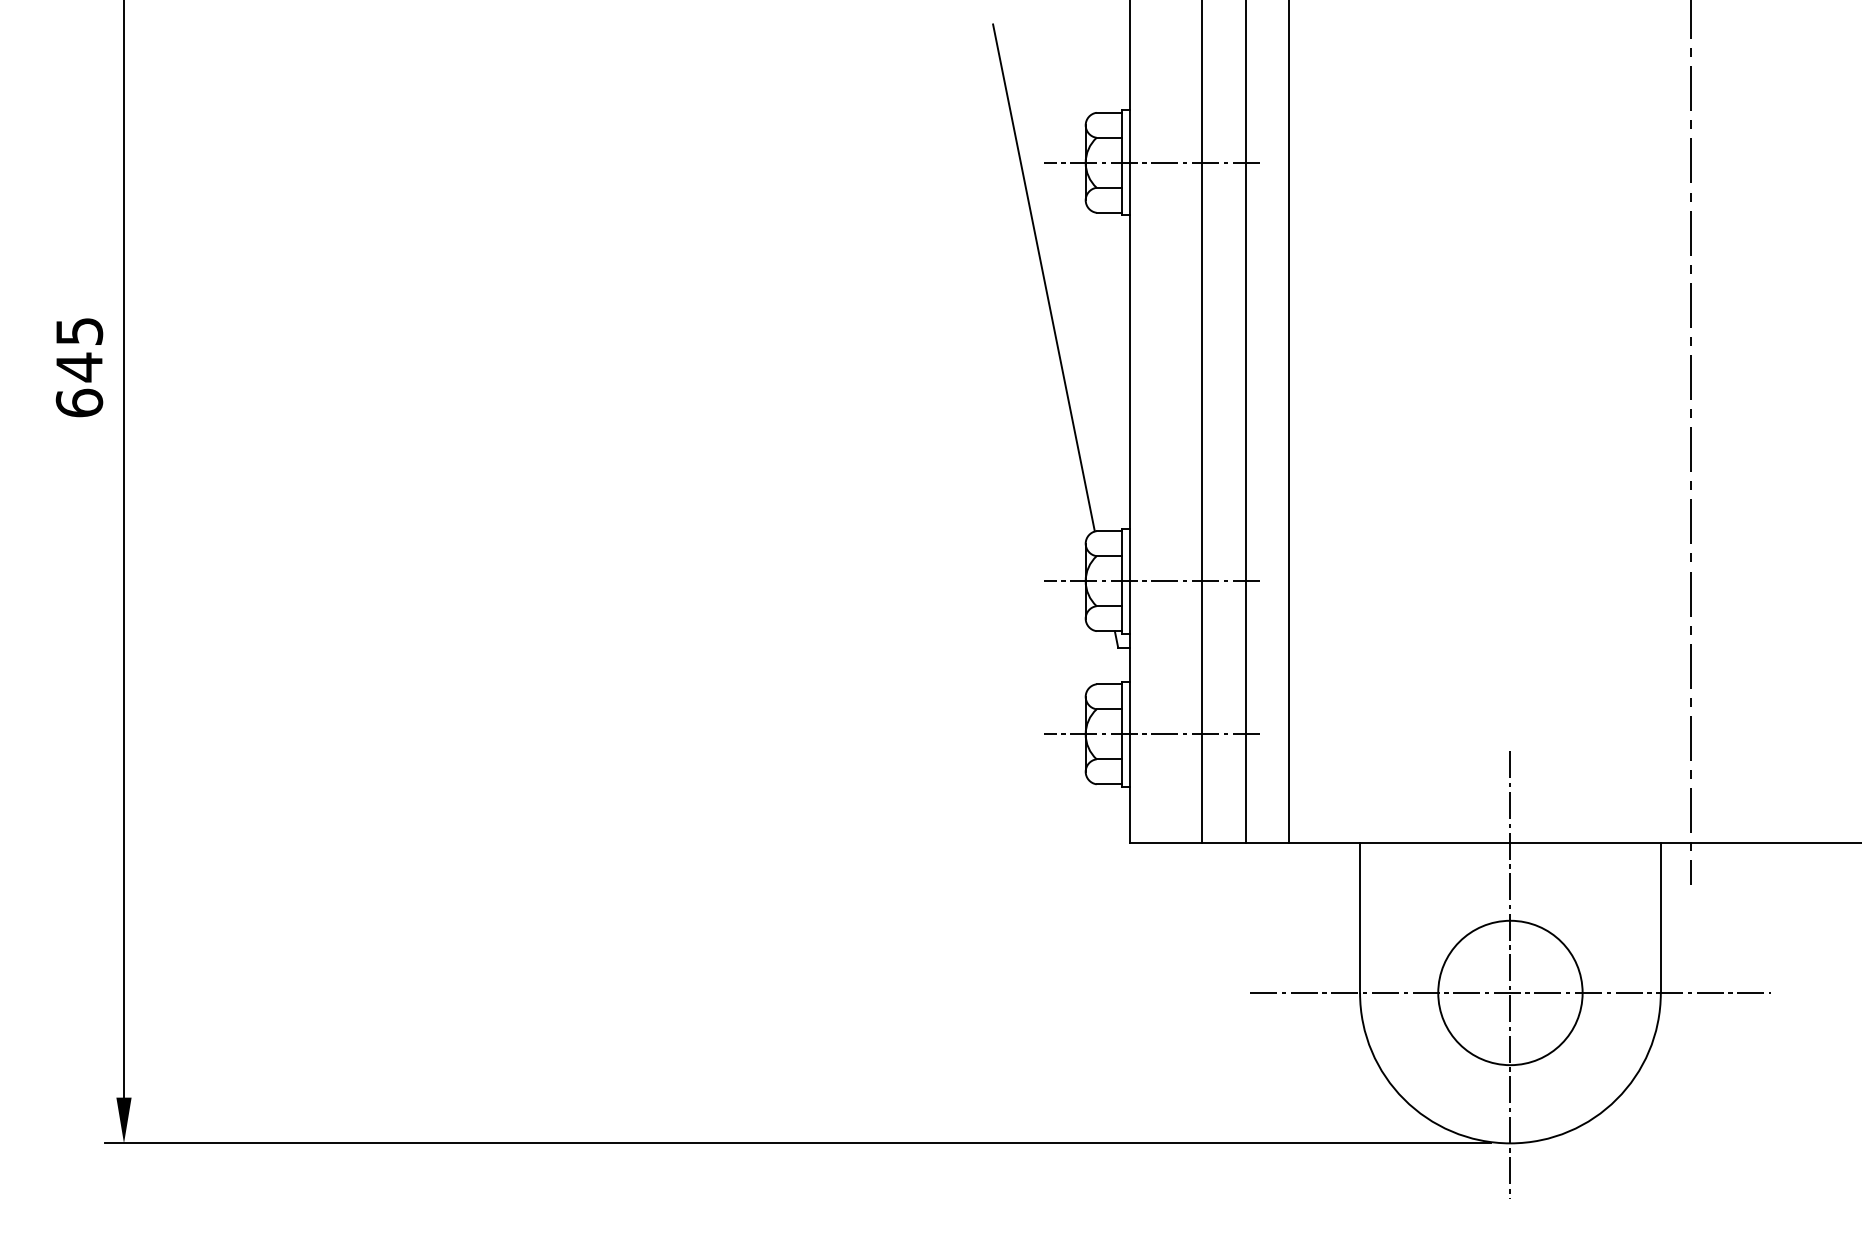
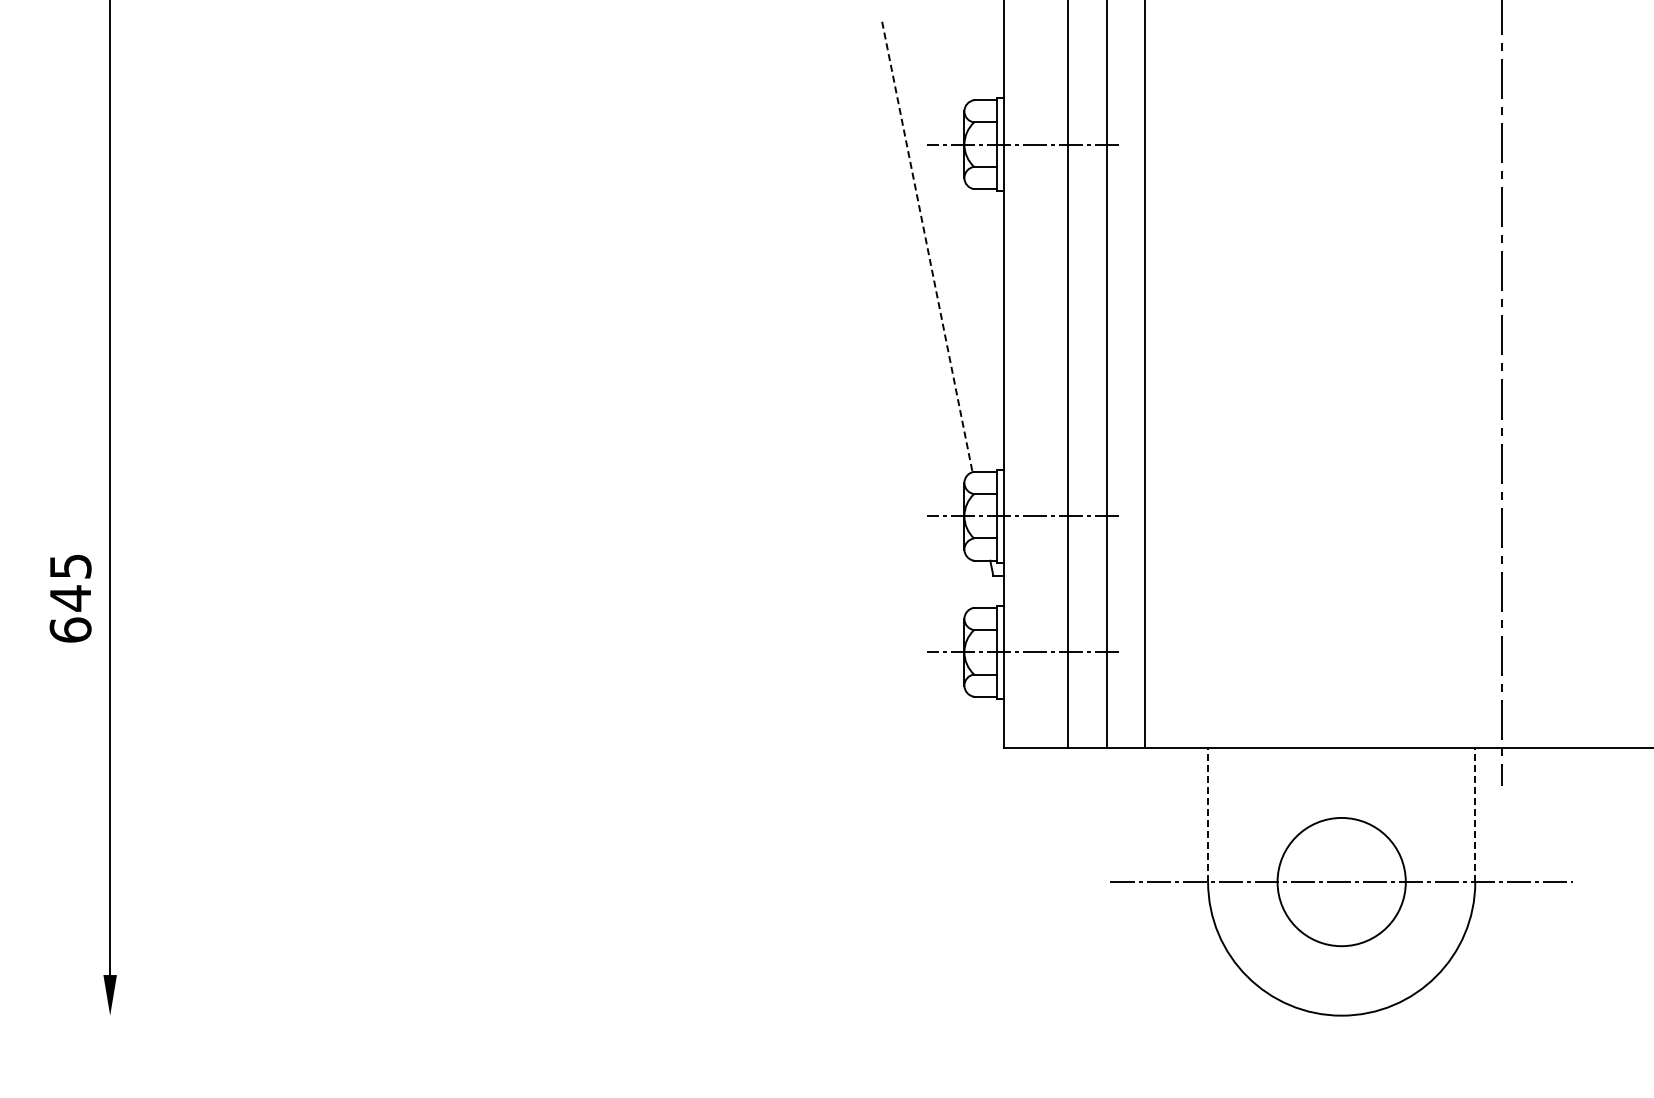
line: (1044, 277) -> (927, 246), solid -> dashed
text: (79, 367) -> (70, 598), moved
line: (1360, 918) -> (1208, 815), solid -> dashed
line: (1661, 918) -> (1475, 815), solid -> dashed
line: (1510, 974) -> (1341, 865), removed
line: (797, 1143) -> (708, 1015), removed

